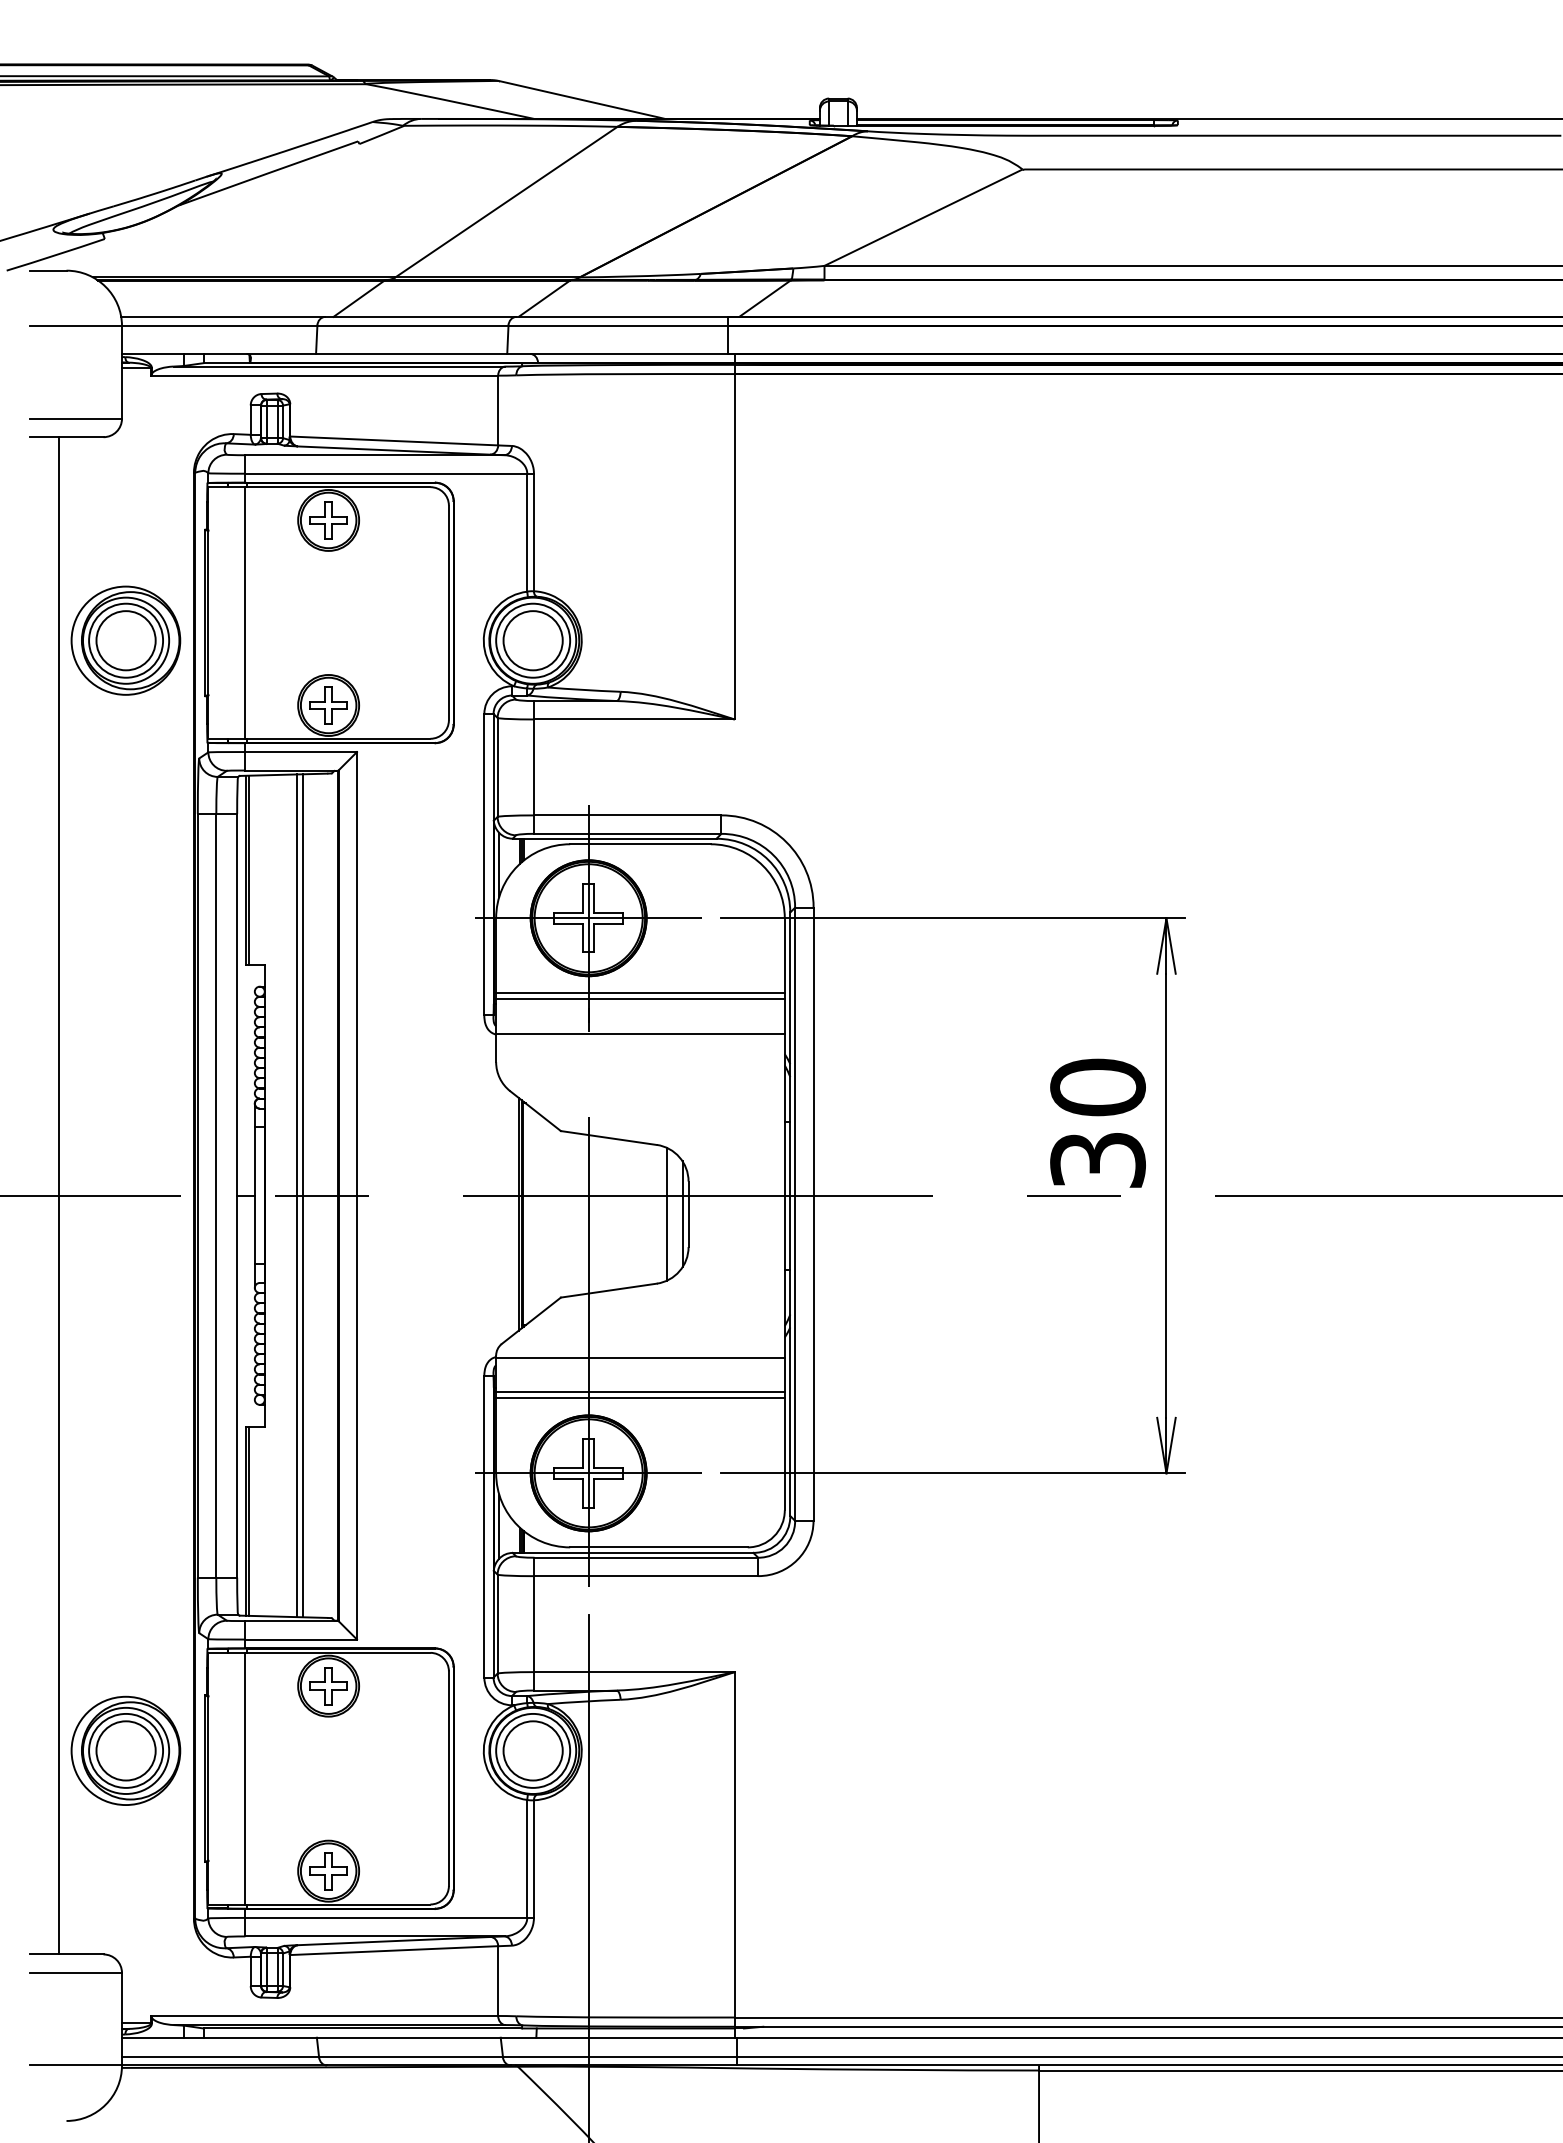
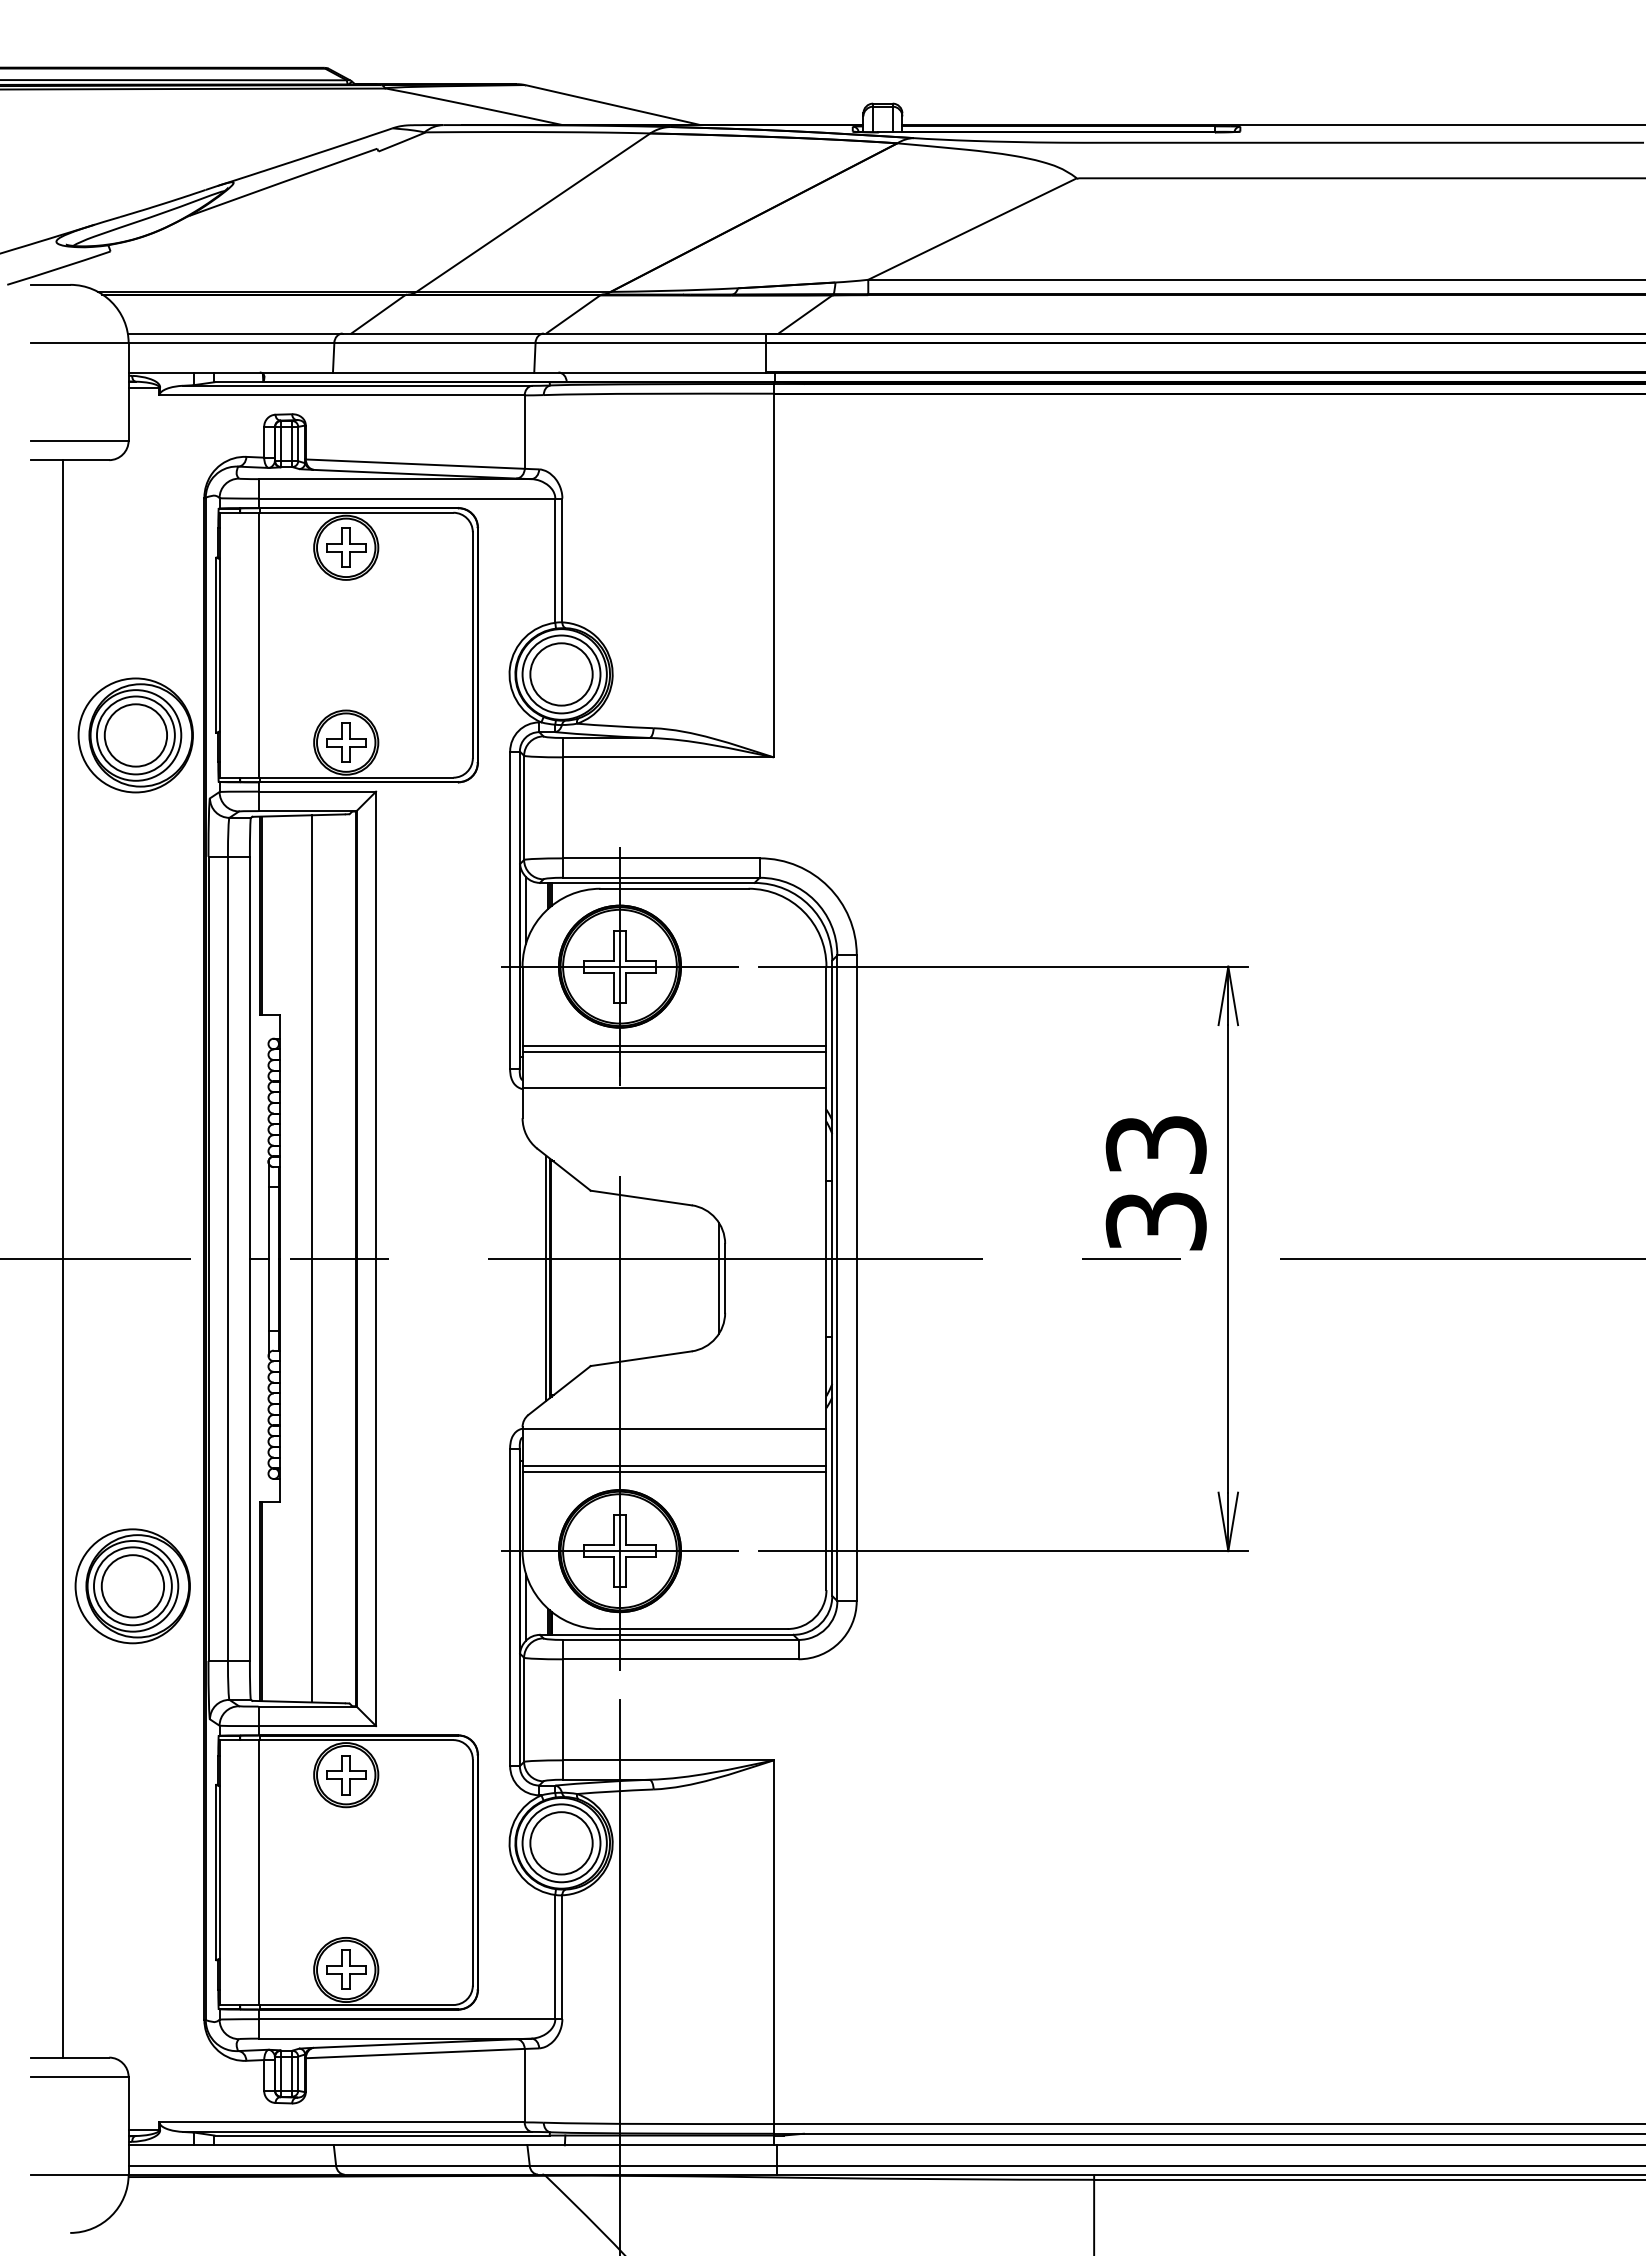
part: (125, 640) -> (135, 735), moved
text: (1097, 1087) -> (1155, 1144), 30 -> 33
line: (303, 1195) -> (319, 1258), removed
line: (667, 1214) -> (702, 1278), removed
part: (125, 1751) -> (132, 1586), moved

